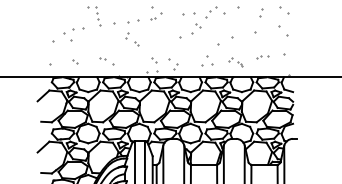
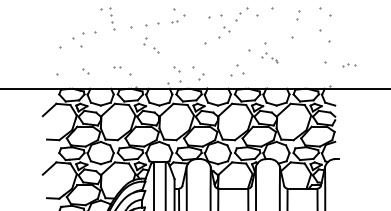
part: (262, 57) -> (349, 66), moved
part: (235, 62) -> (269, 58), moved

